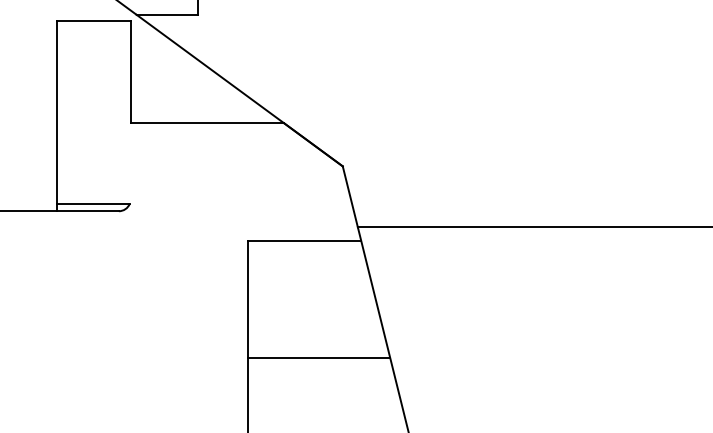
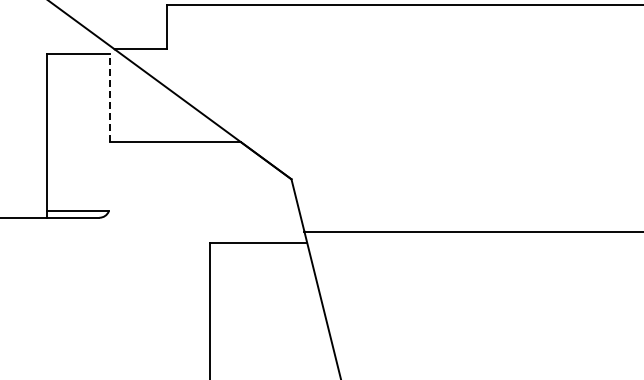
line: (130, 72) -> (109, 98), solid -> dashed
line: (319, 357) -> (271, 343), removed

